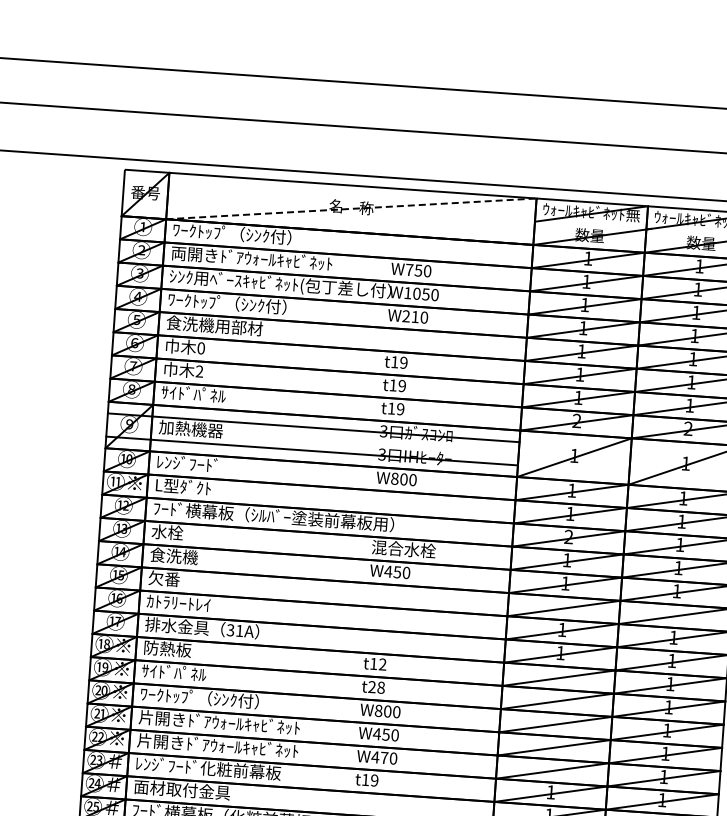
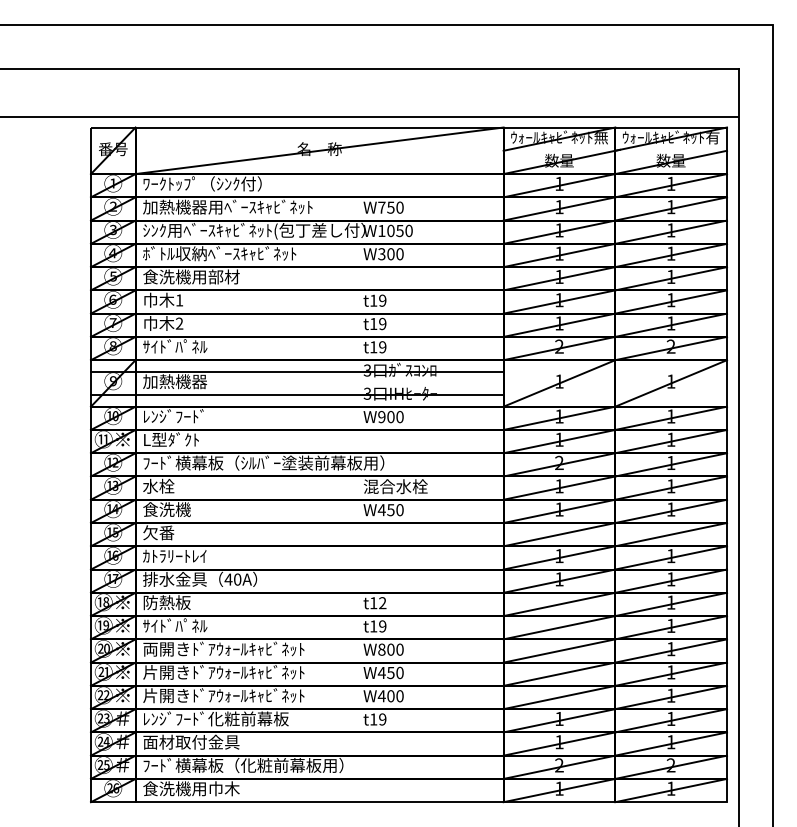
line: (352, 208) -> (320, 150), dashed -> solid
text: (255, 258) -> (227, 206), 両開きﾄﾞｱｳｫｰﾙｷｬﾋﾞﾈｯﾄ -> 加熱機器用ﾍﾞｰｽｷｬﾋﾞﾈｯﾄ
text: (244, 304) -> (219, 253), ﾜｰｸﾄｯﾌﾟ（ｼﾝｸ付） -> ﾎﾞﾄﾙ収納ﾍﾞｰｽｷｬﾋﾞﾈｯﾄ
text: (410, 317) -> (386, 254), W210 -> W300
text: (201, 348) -> (179, 300), 0 -> 1
text: (394, 479) -> (381, 417), W800 -> W900
text: (234, 630) -> (232, 579), 31A -> 40A
text: (376, 687) -> (378, 626), t28 -> t19
text: (220, 698) -> (223, 648), ﾜｰｸﾄｯﾌﾟ（ｼﾝｸ付） -> 両開きﾄﾞｱｳｫｰﾙｷｬﾋﾞﾈｯﾄ
text: (384, 758) -> (390, 696), W470 -> W400

